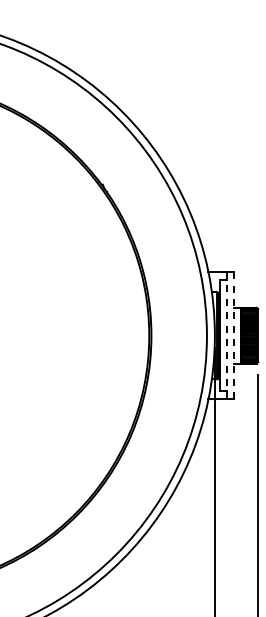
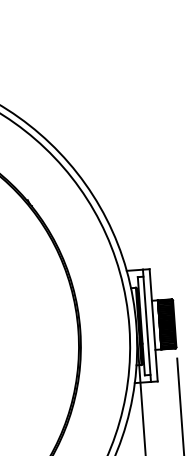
line: (226, 335) -> (146, 325), dashed -> solid
line: (234, 336) -> (153, 325), dashed -> solid

